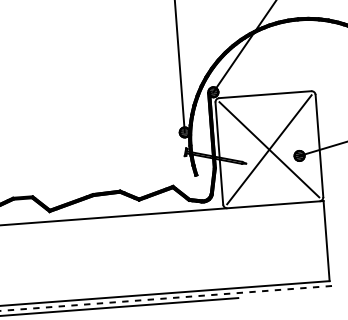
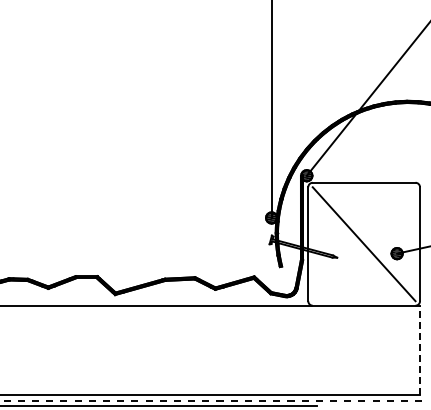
line: (268, 150) -> (363, 244), removed
line: (327, 241) -> (420, 350), solid -> dashed

